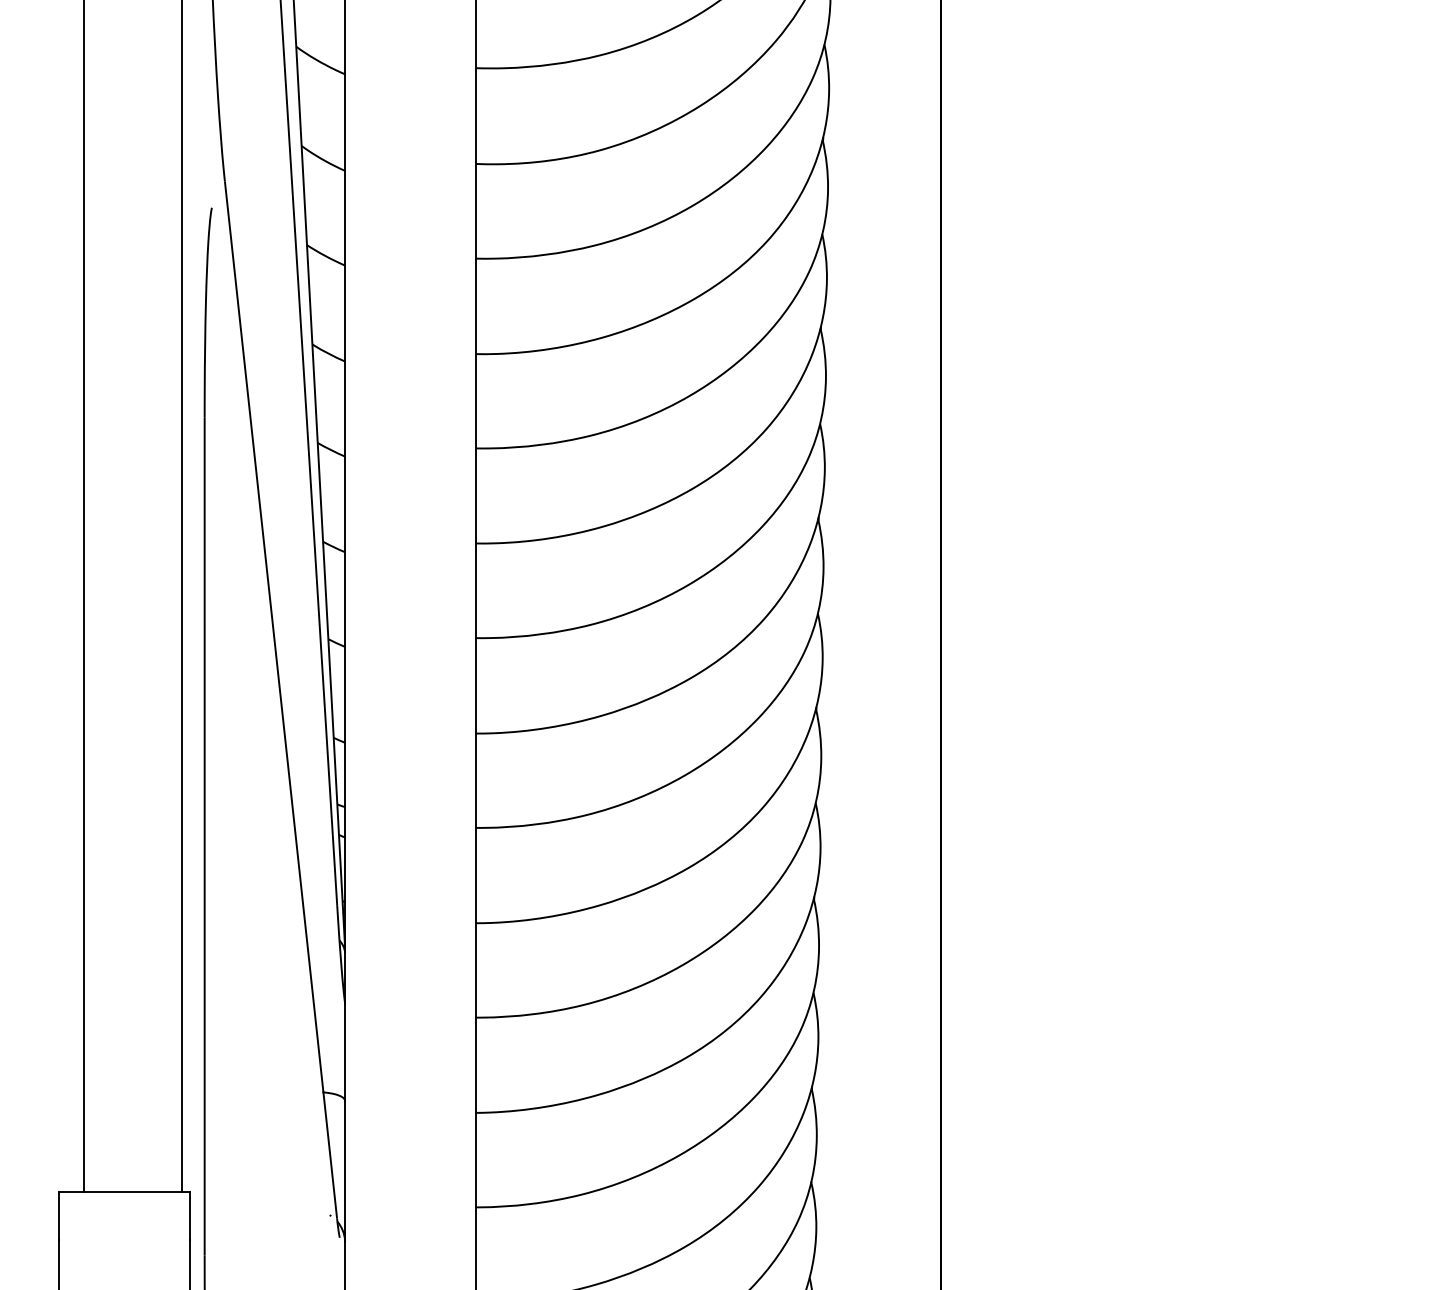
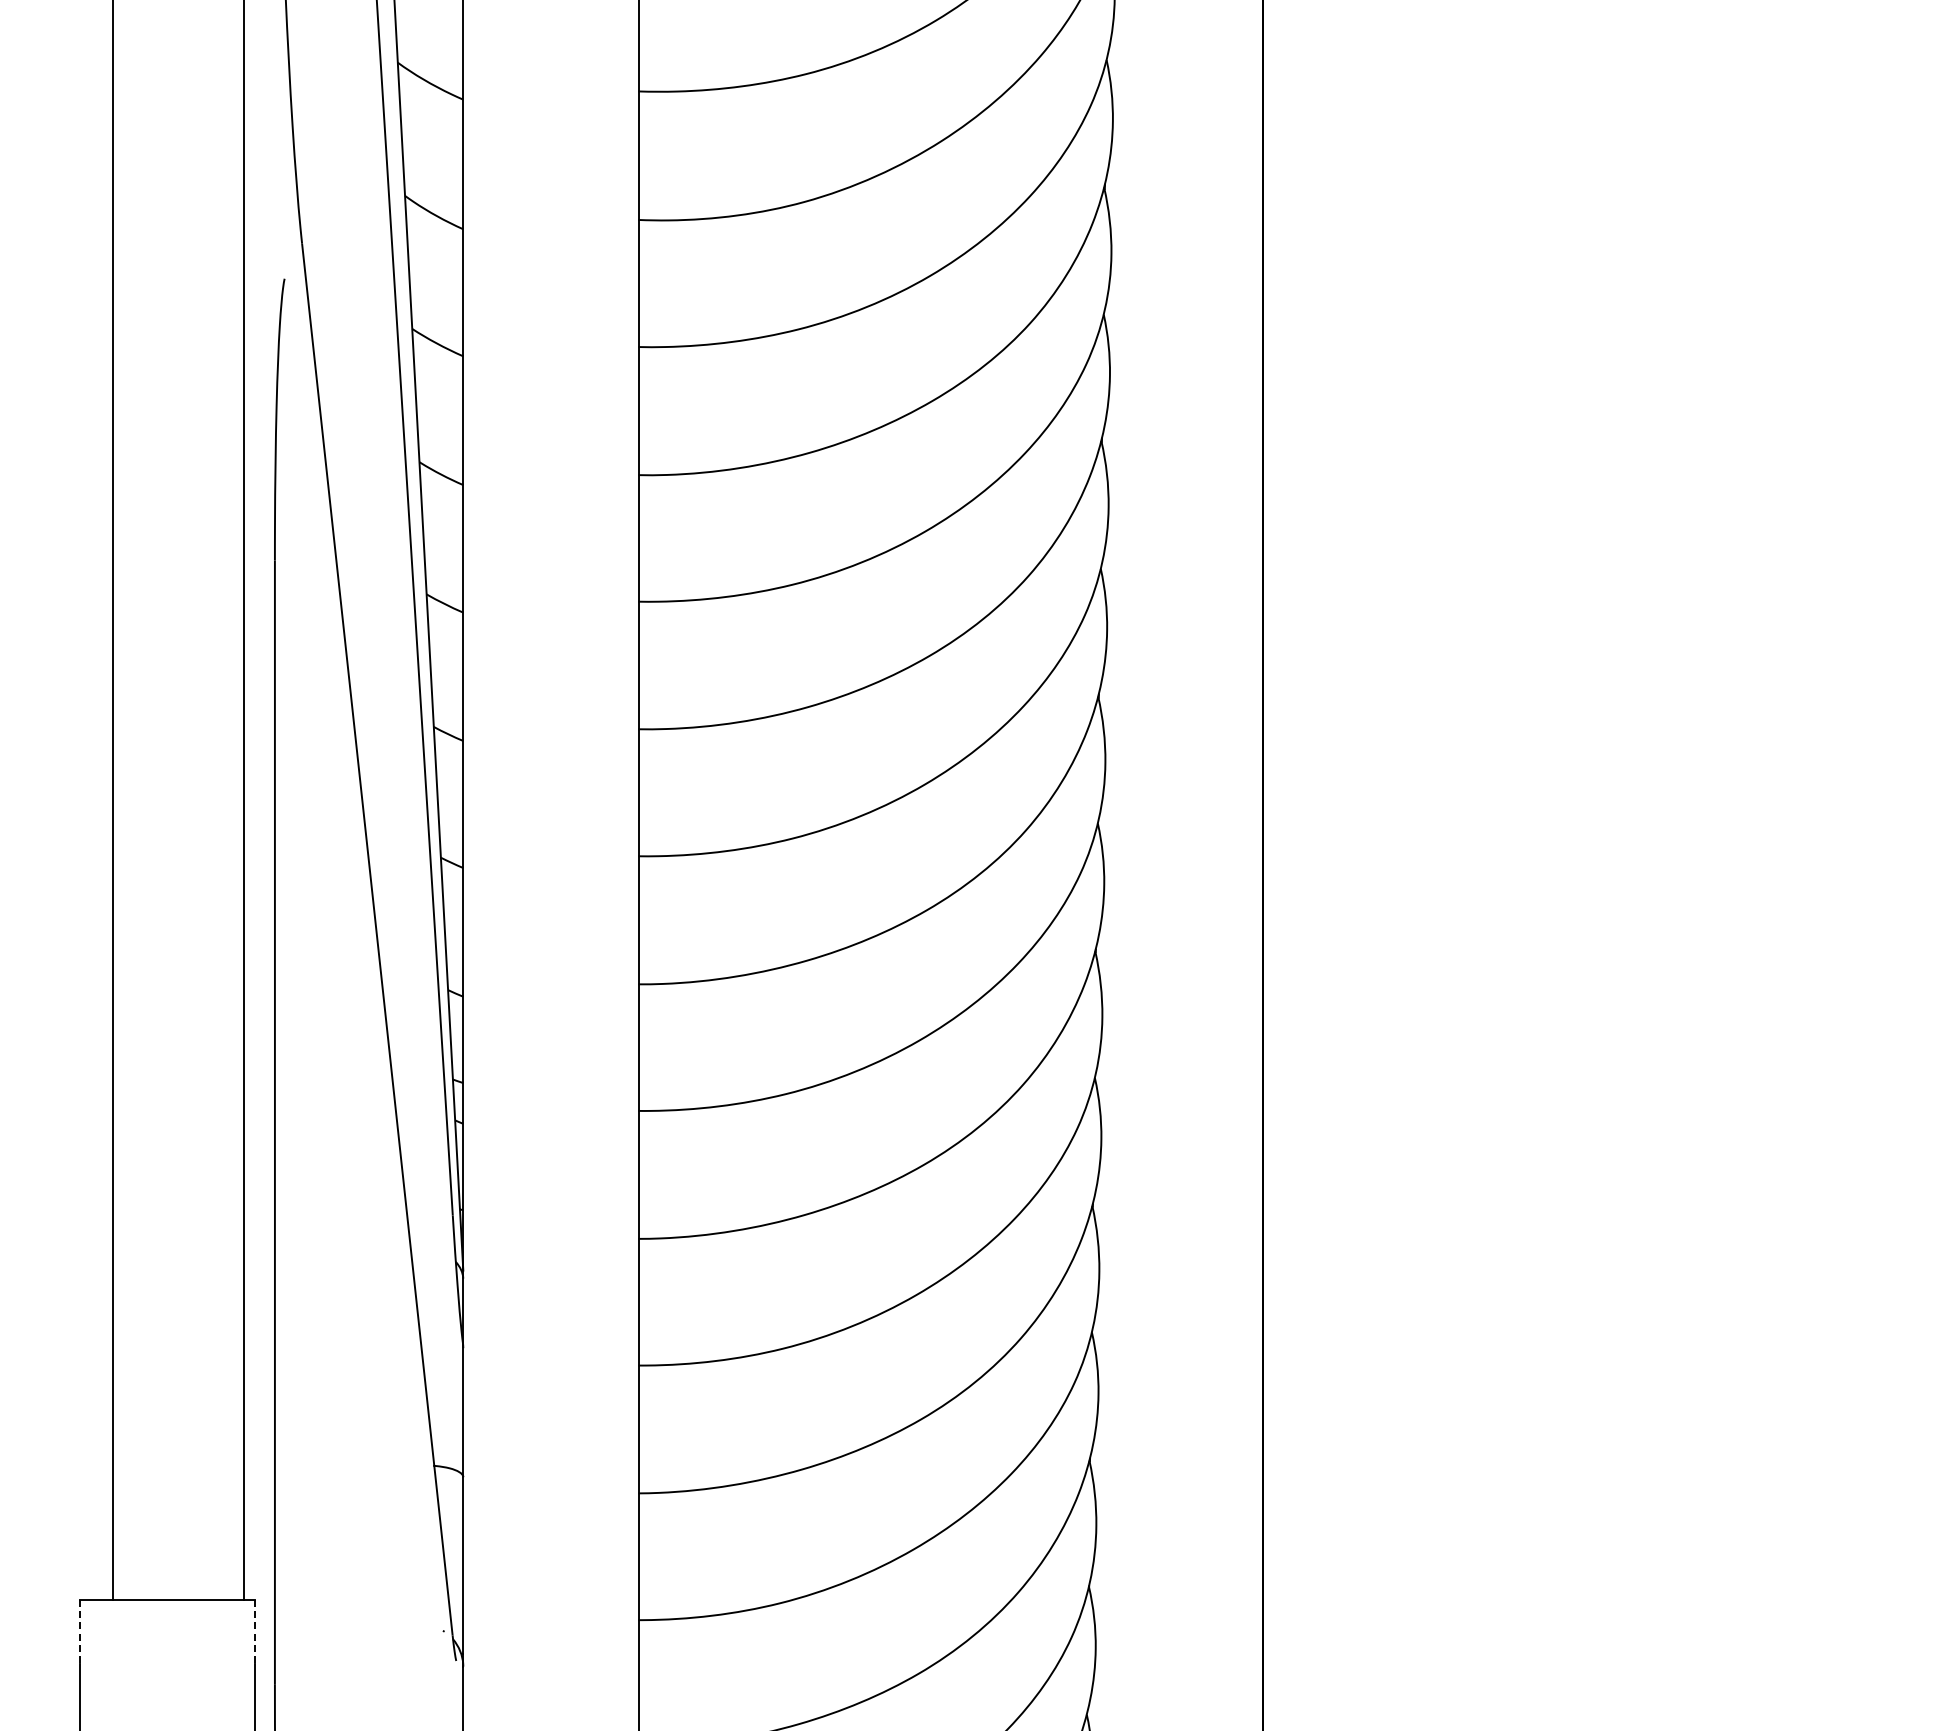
line: (59, 1216) -> (80, 1632), solid -> dashed
line: (190, 1216) -> (255, 1632), solid -> dashed

